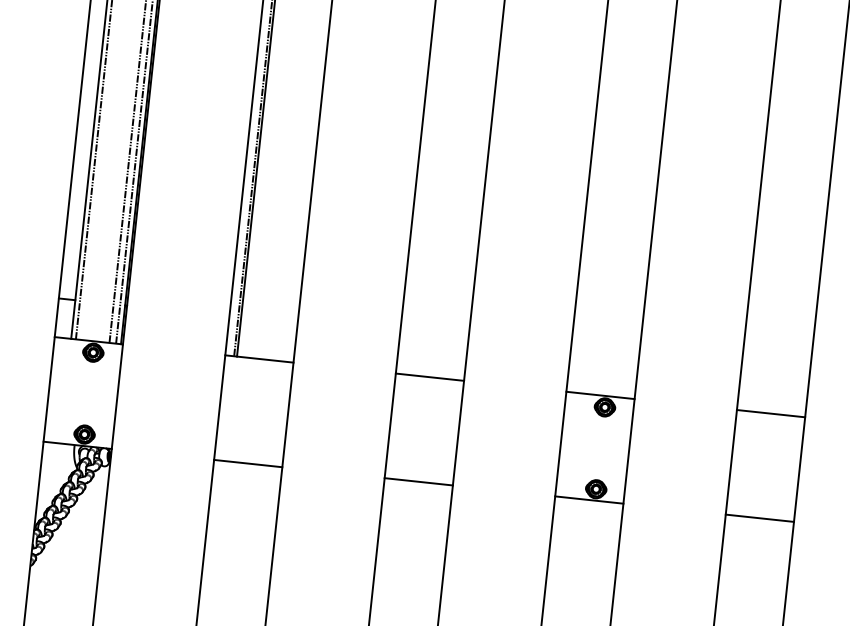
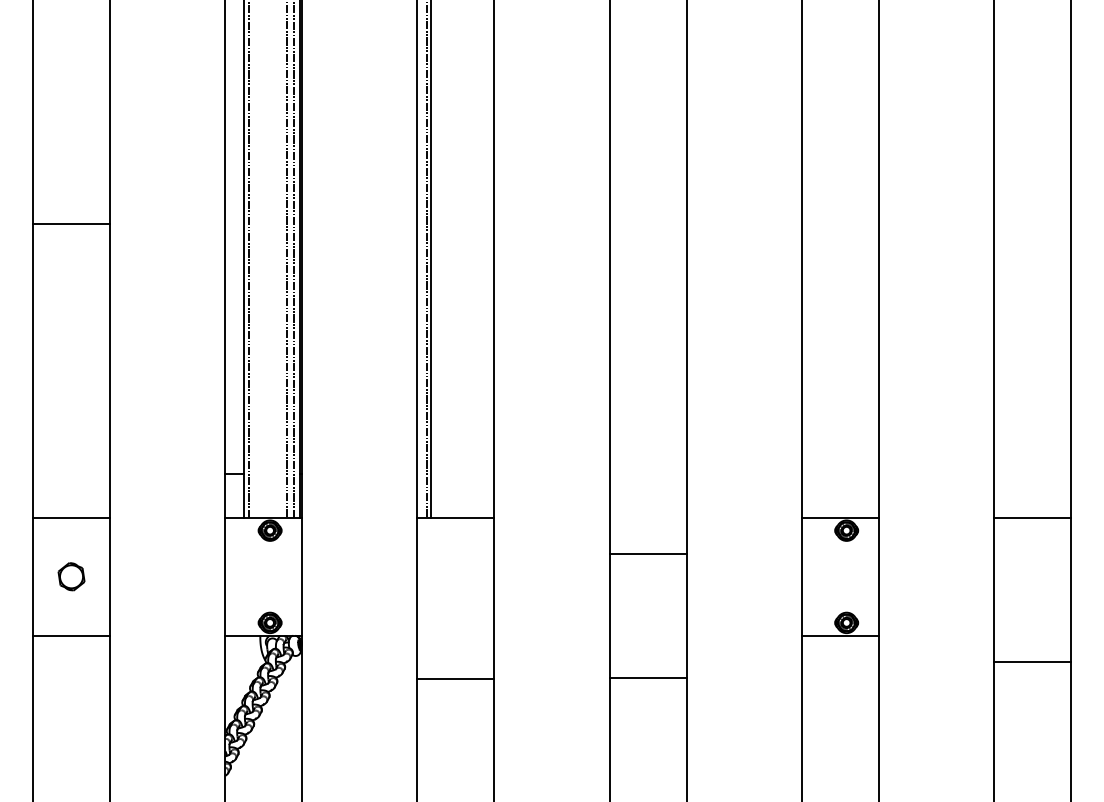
line: (429, 376) -> (647, 553), moved
line: (247, 463) -> (455, 678), moved
line: (418, 481) -> (647, 677), moved
line: (759, 518) -> (1032, 661), moved

